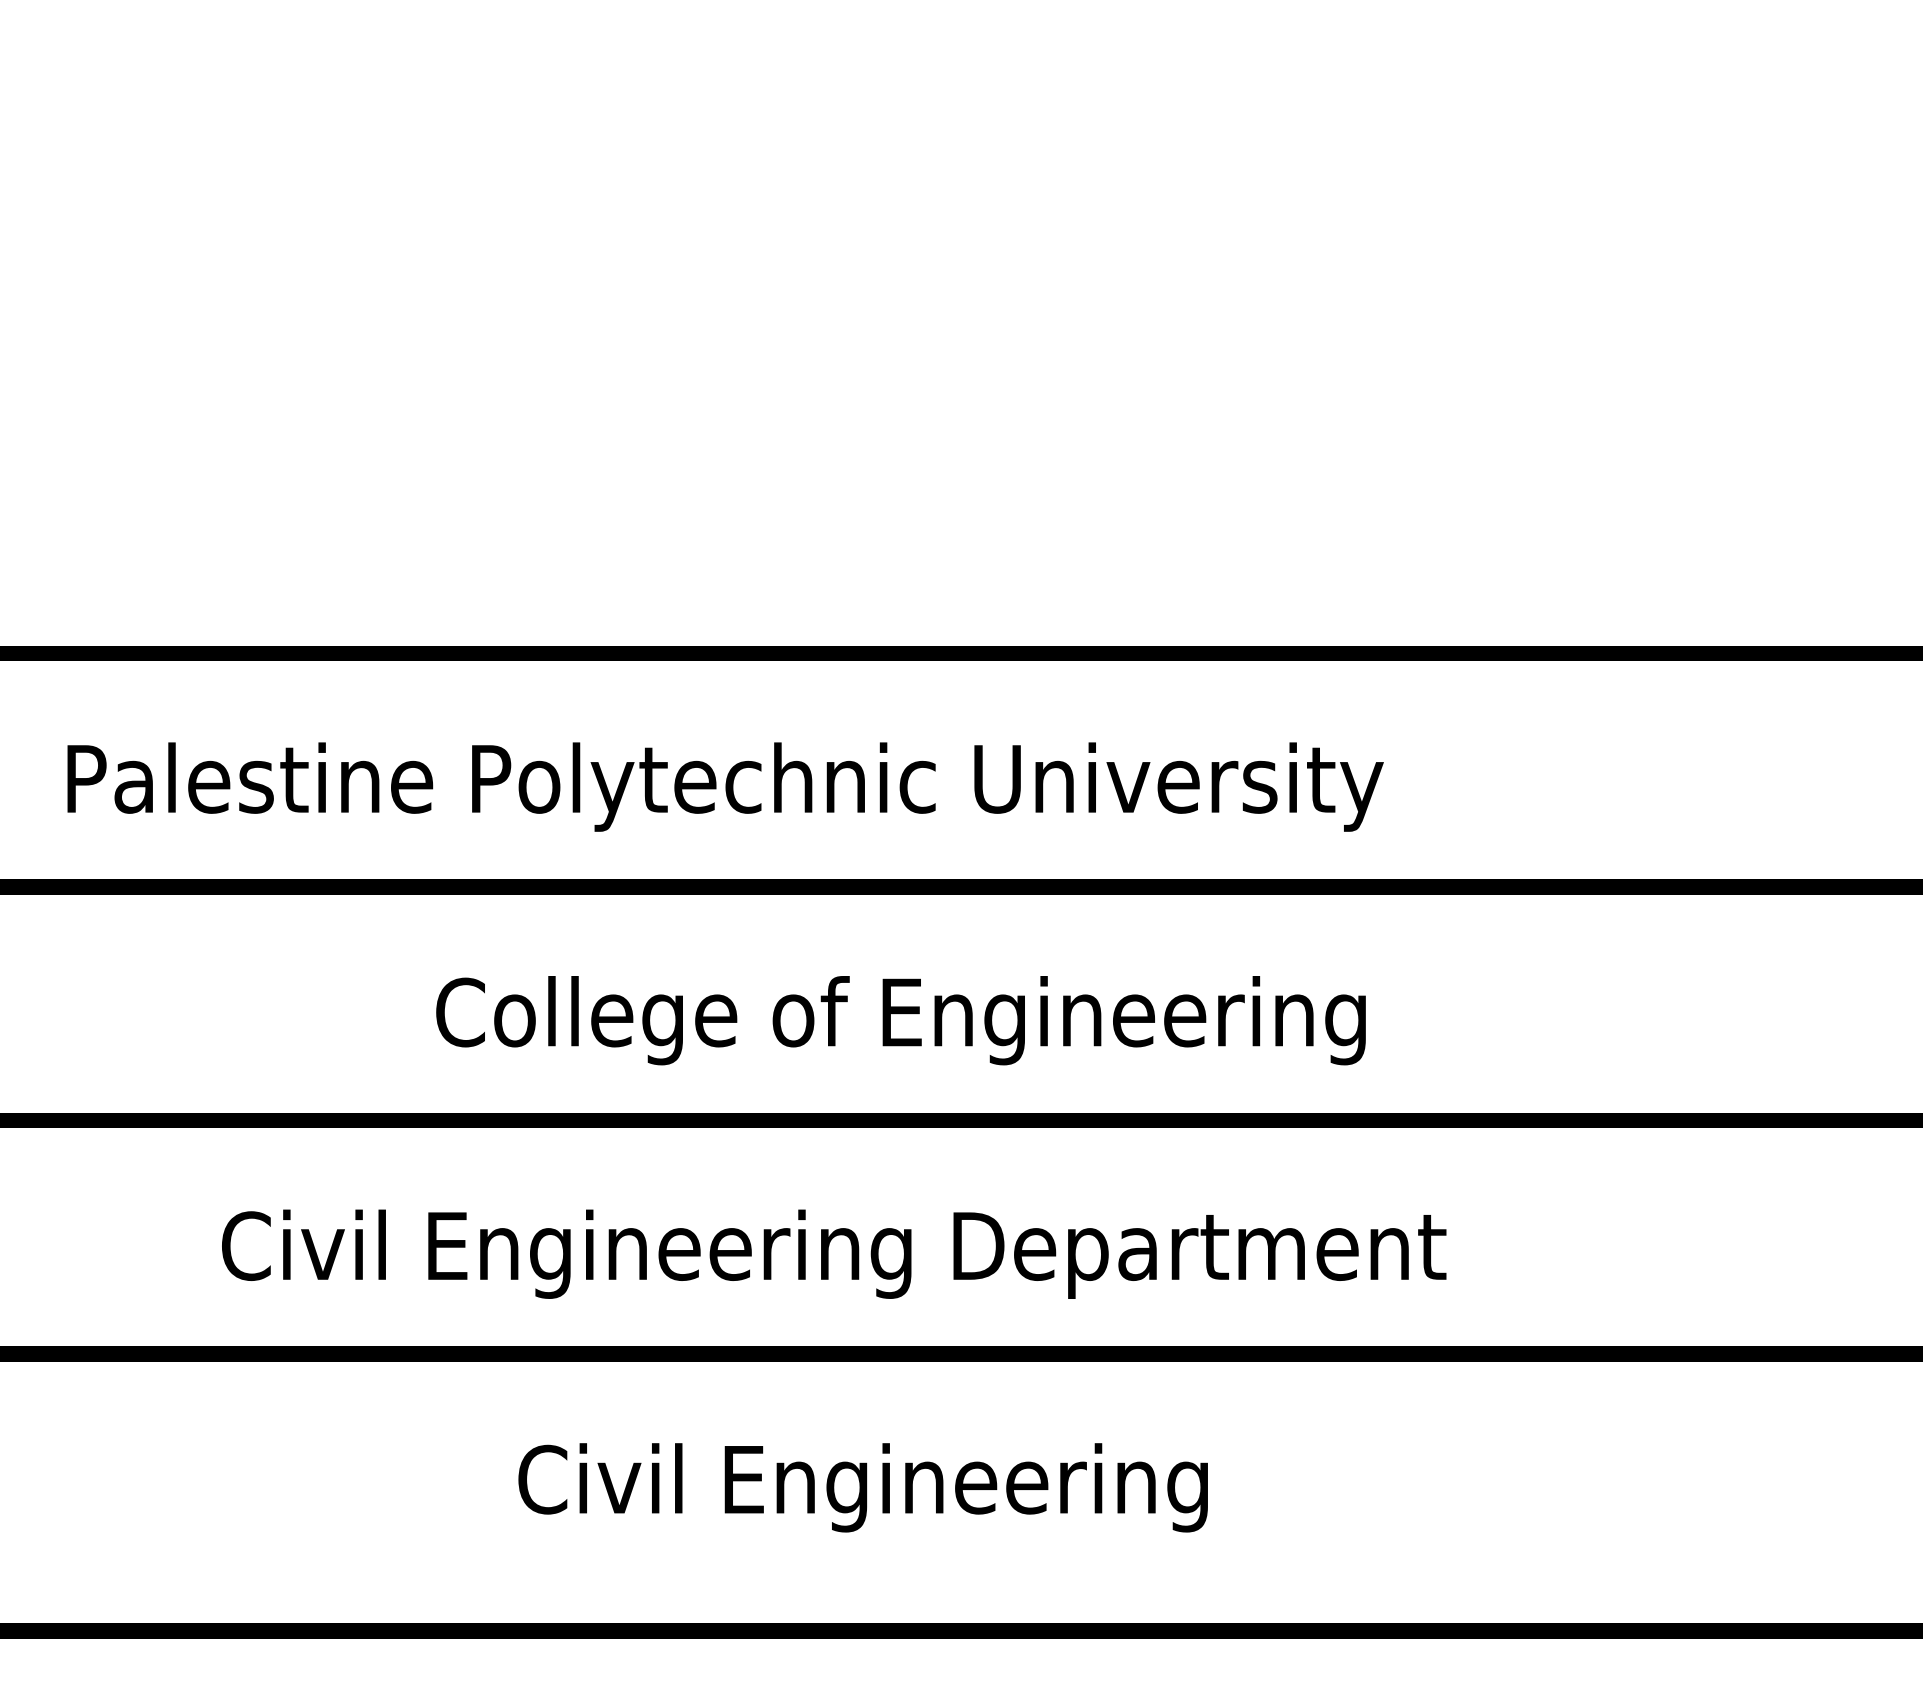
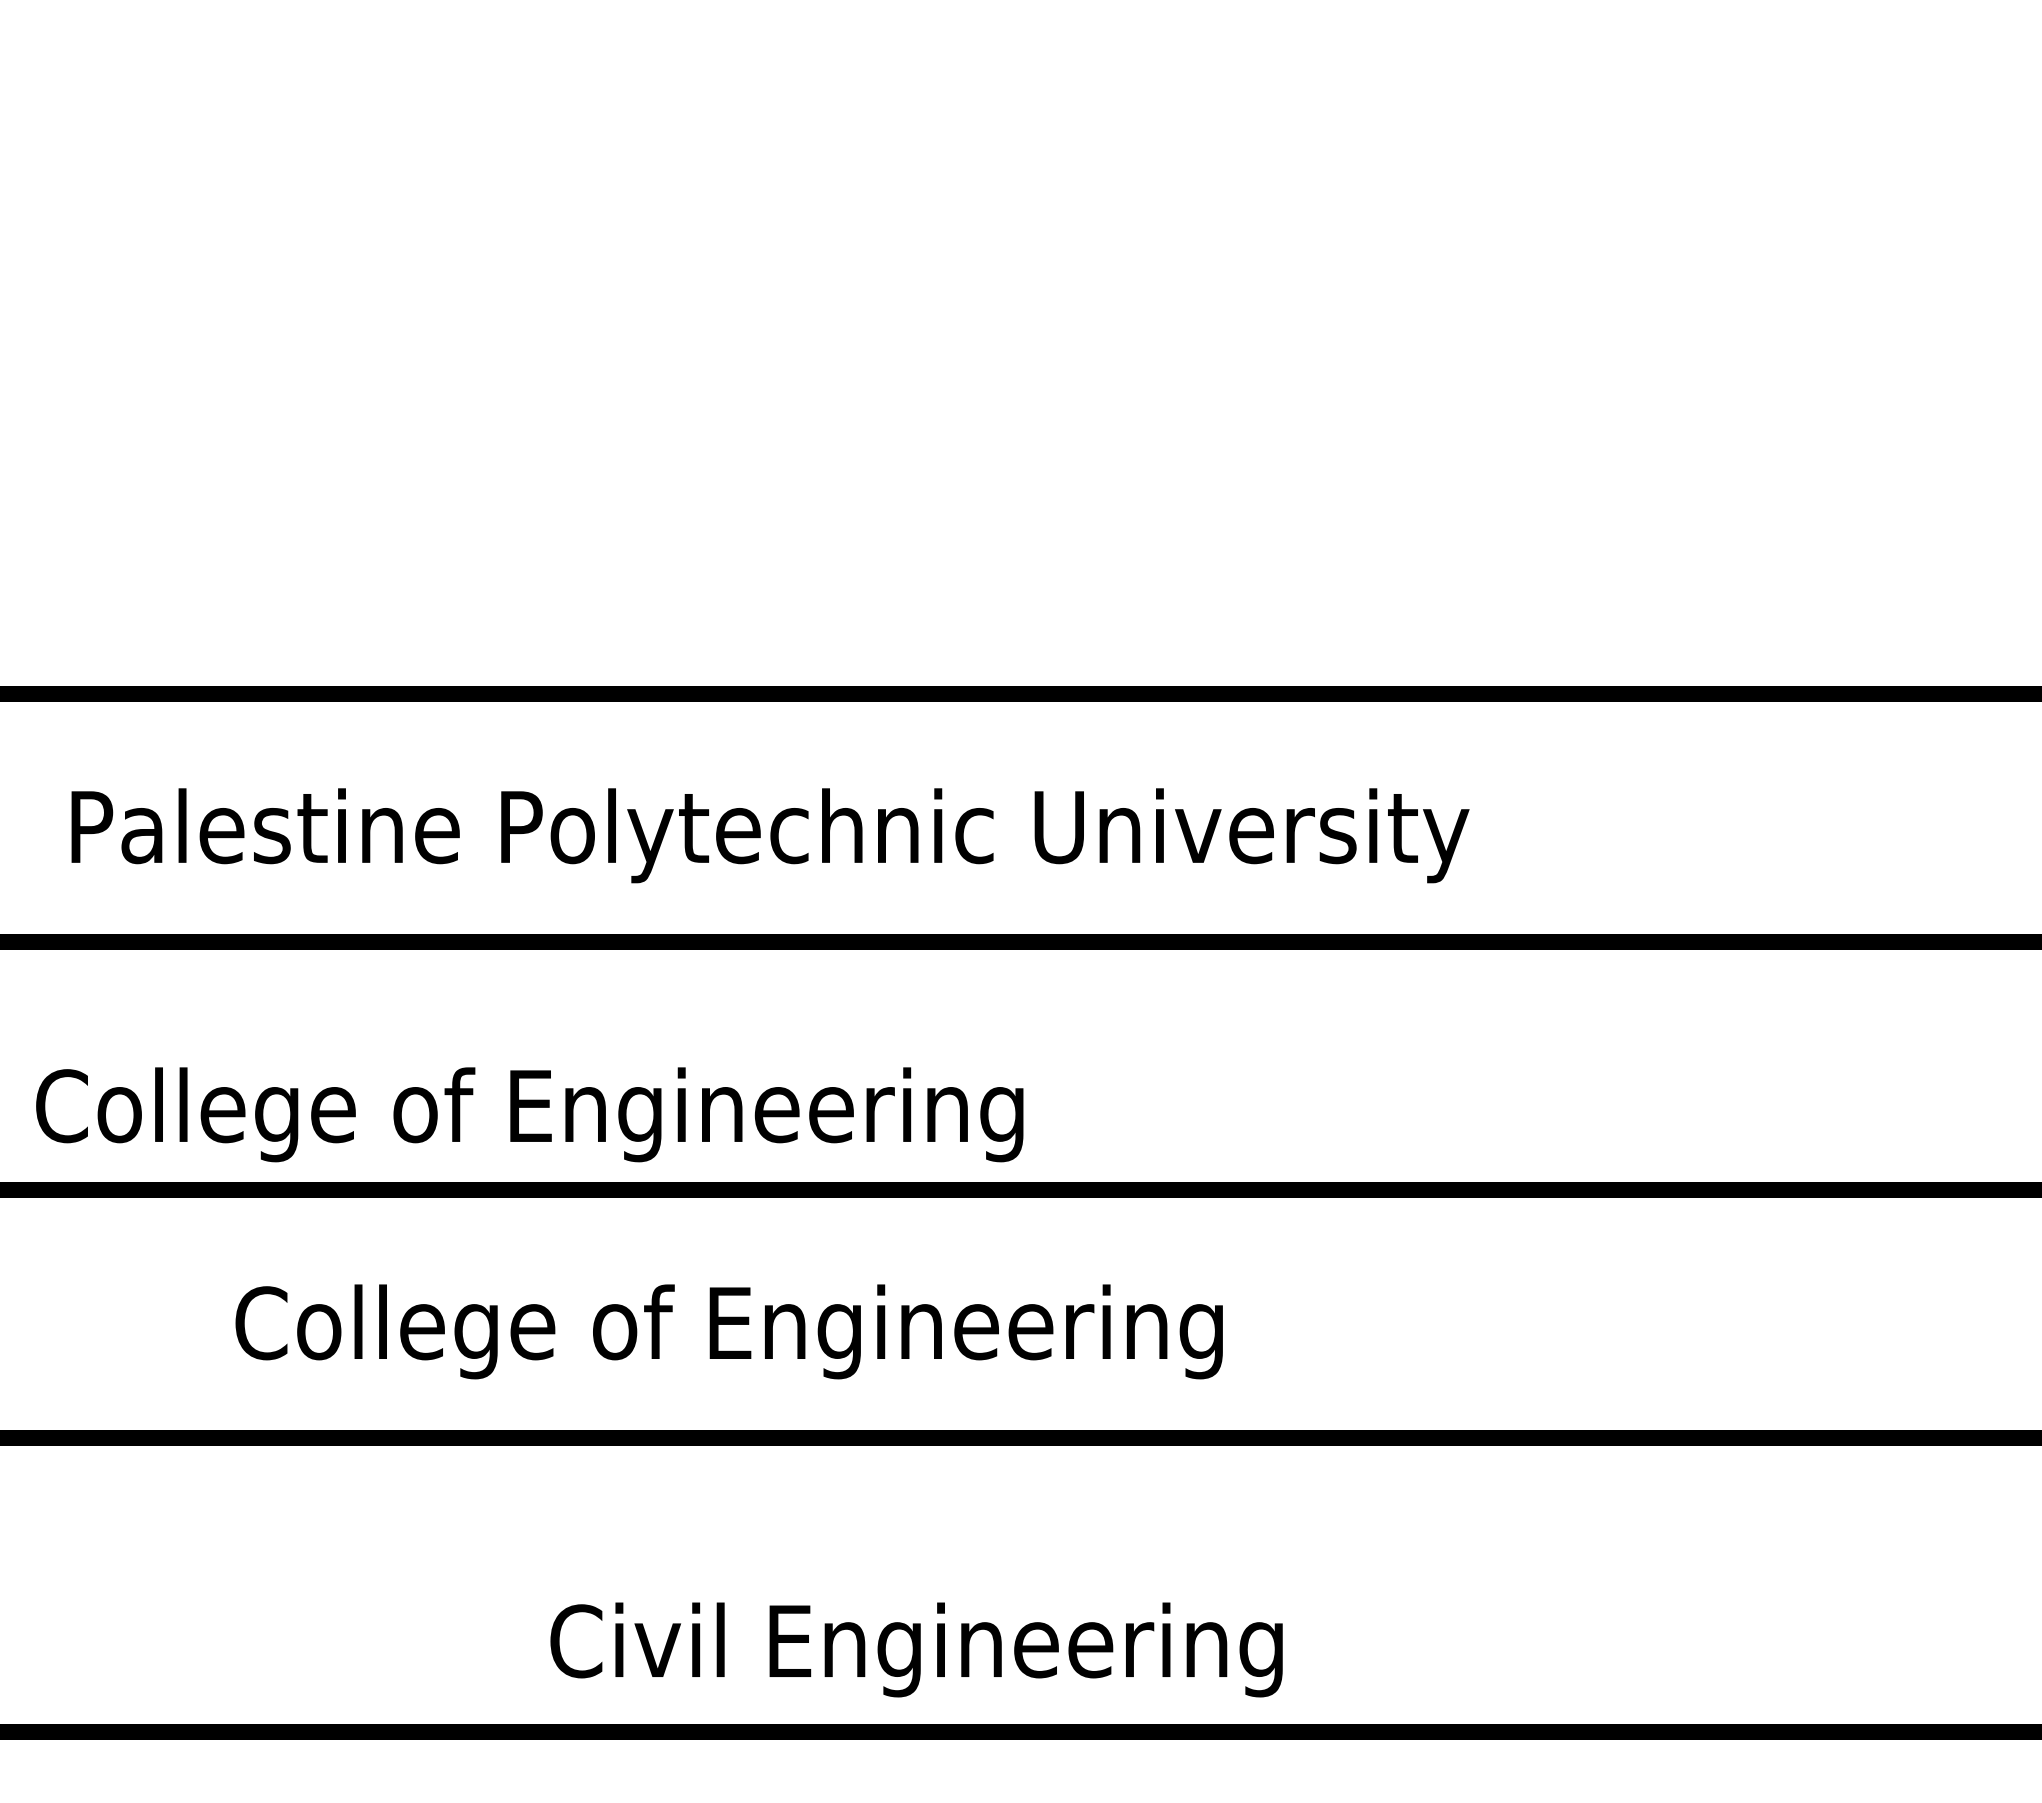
text: (900, 1020) -> (529, 1114), moved
text: (863, 1253) -> (916, 1331), Civil Engineering Department -> College of Engineering
text: (863, 1487) -> (916, 1649), moved

